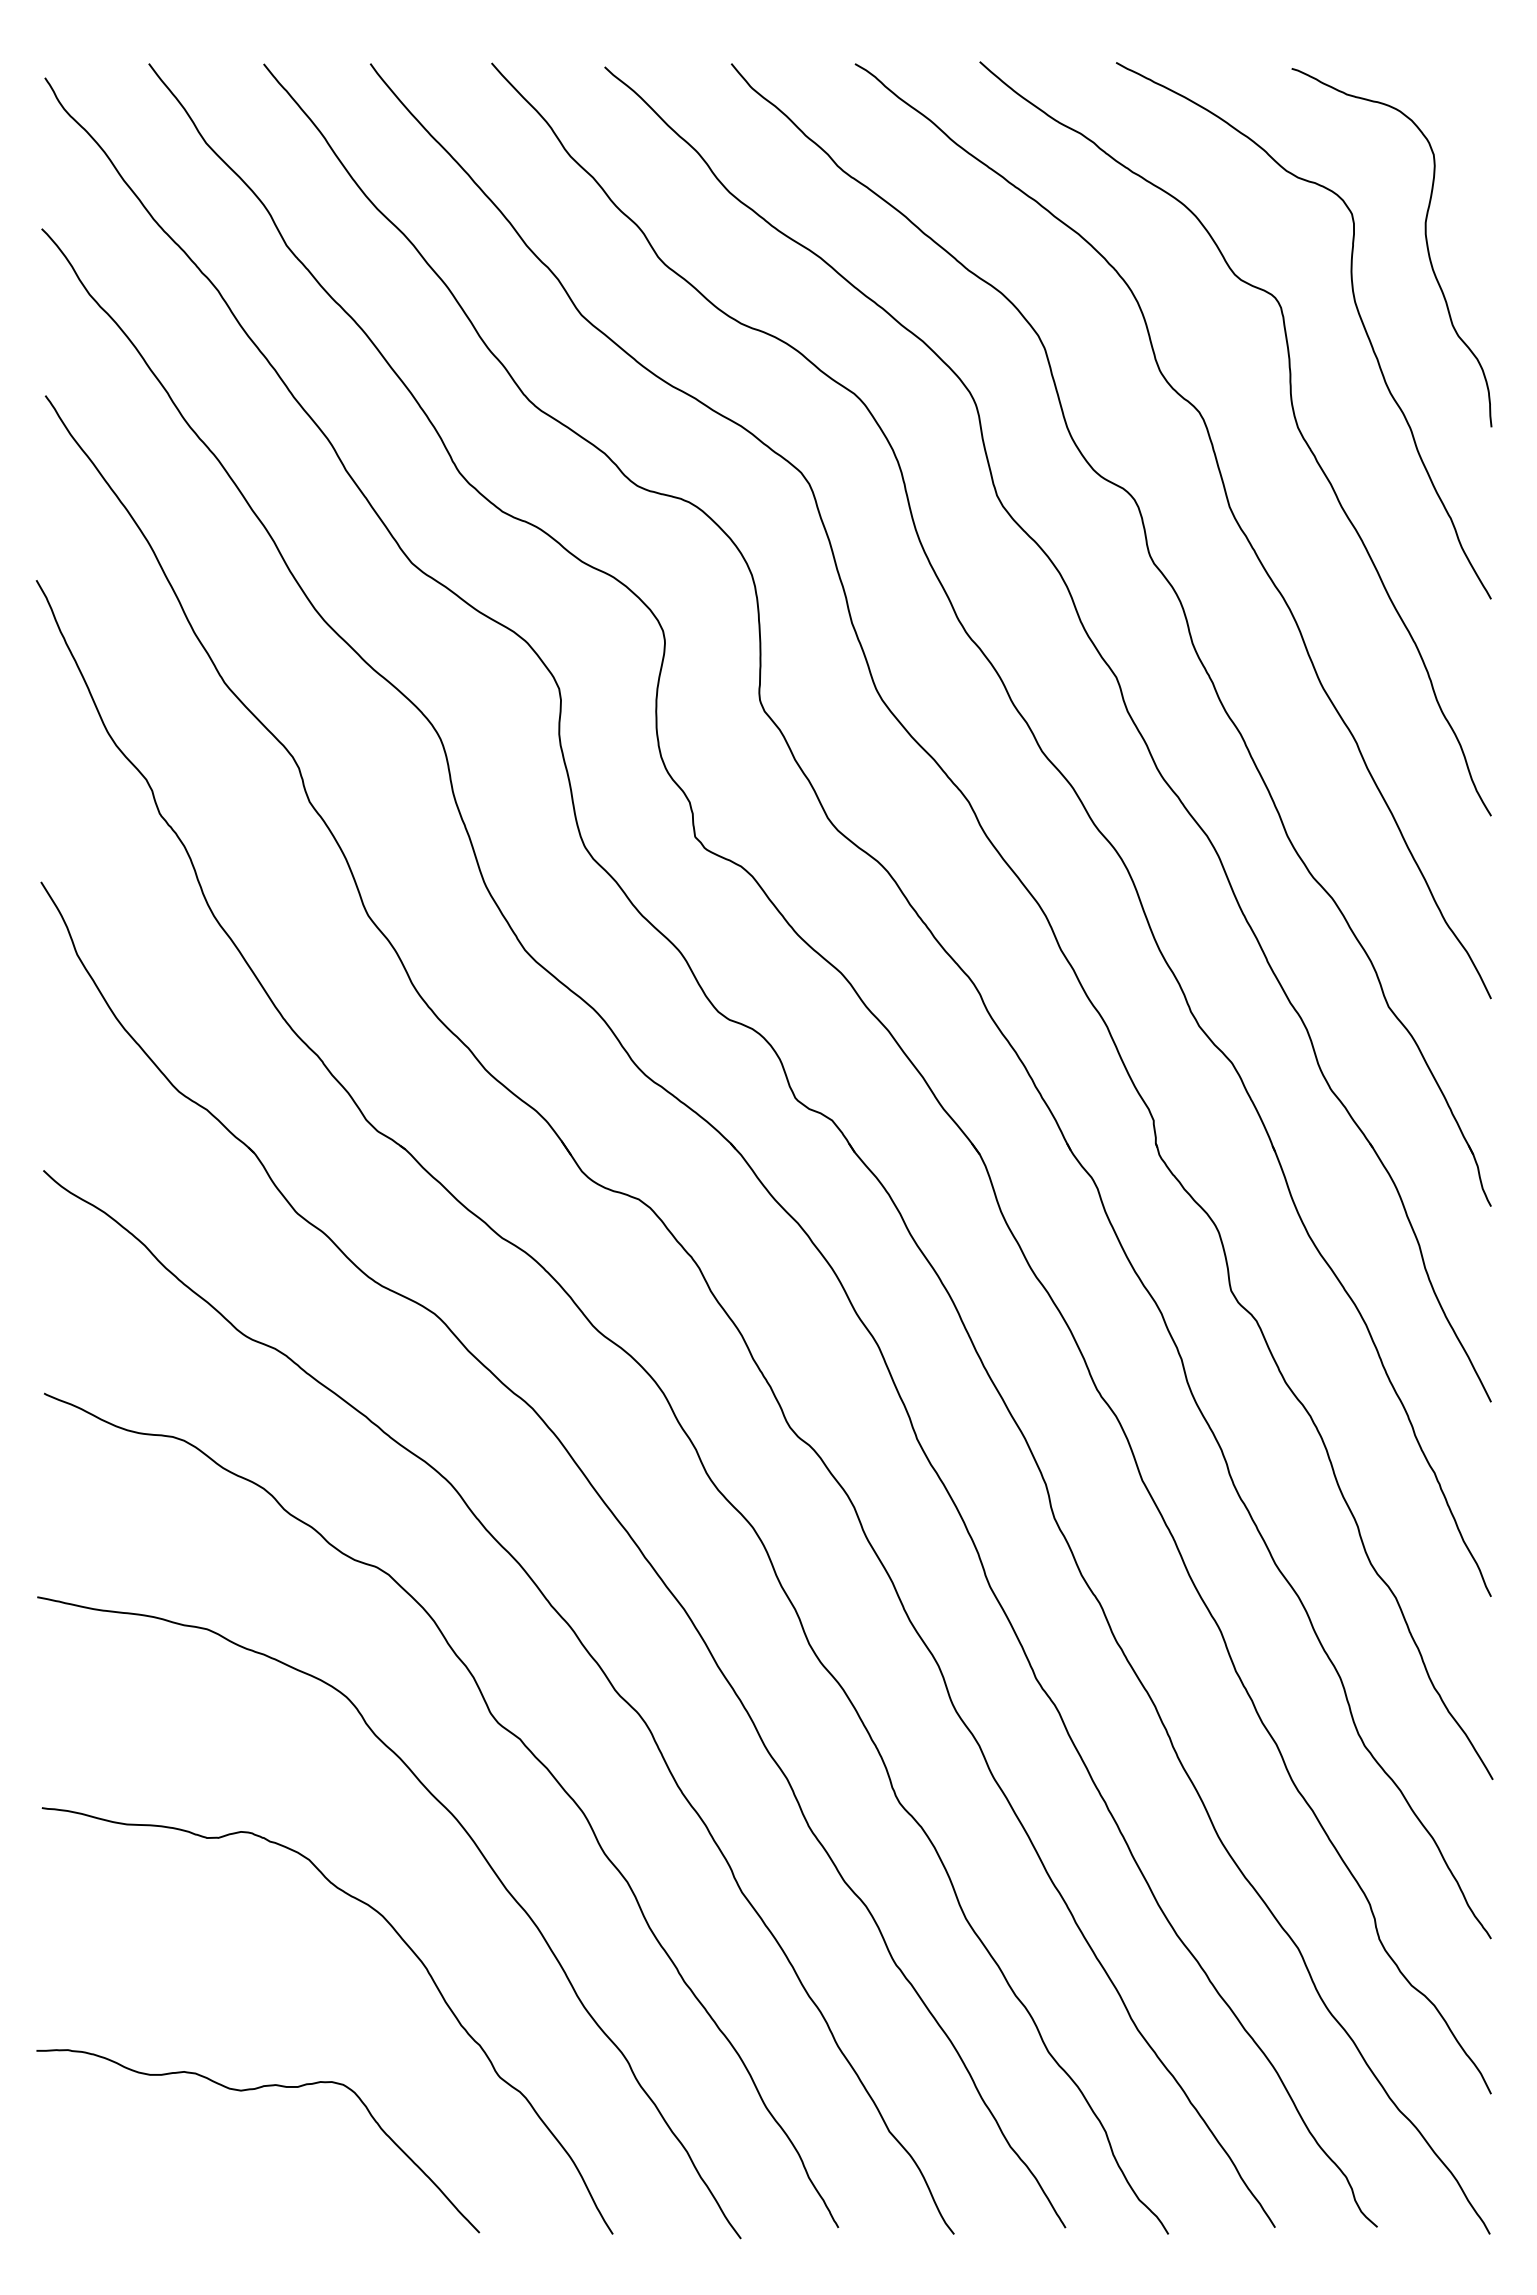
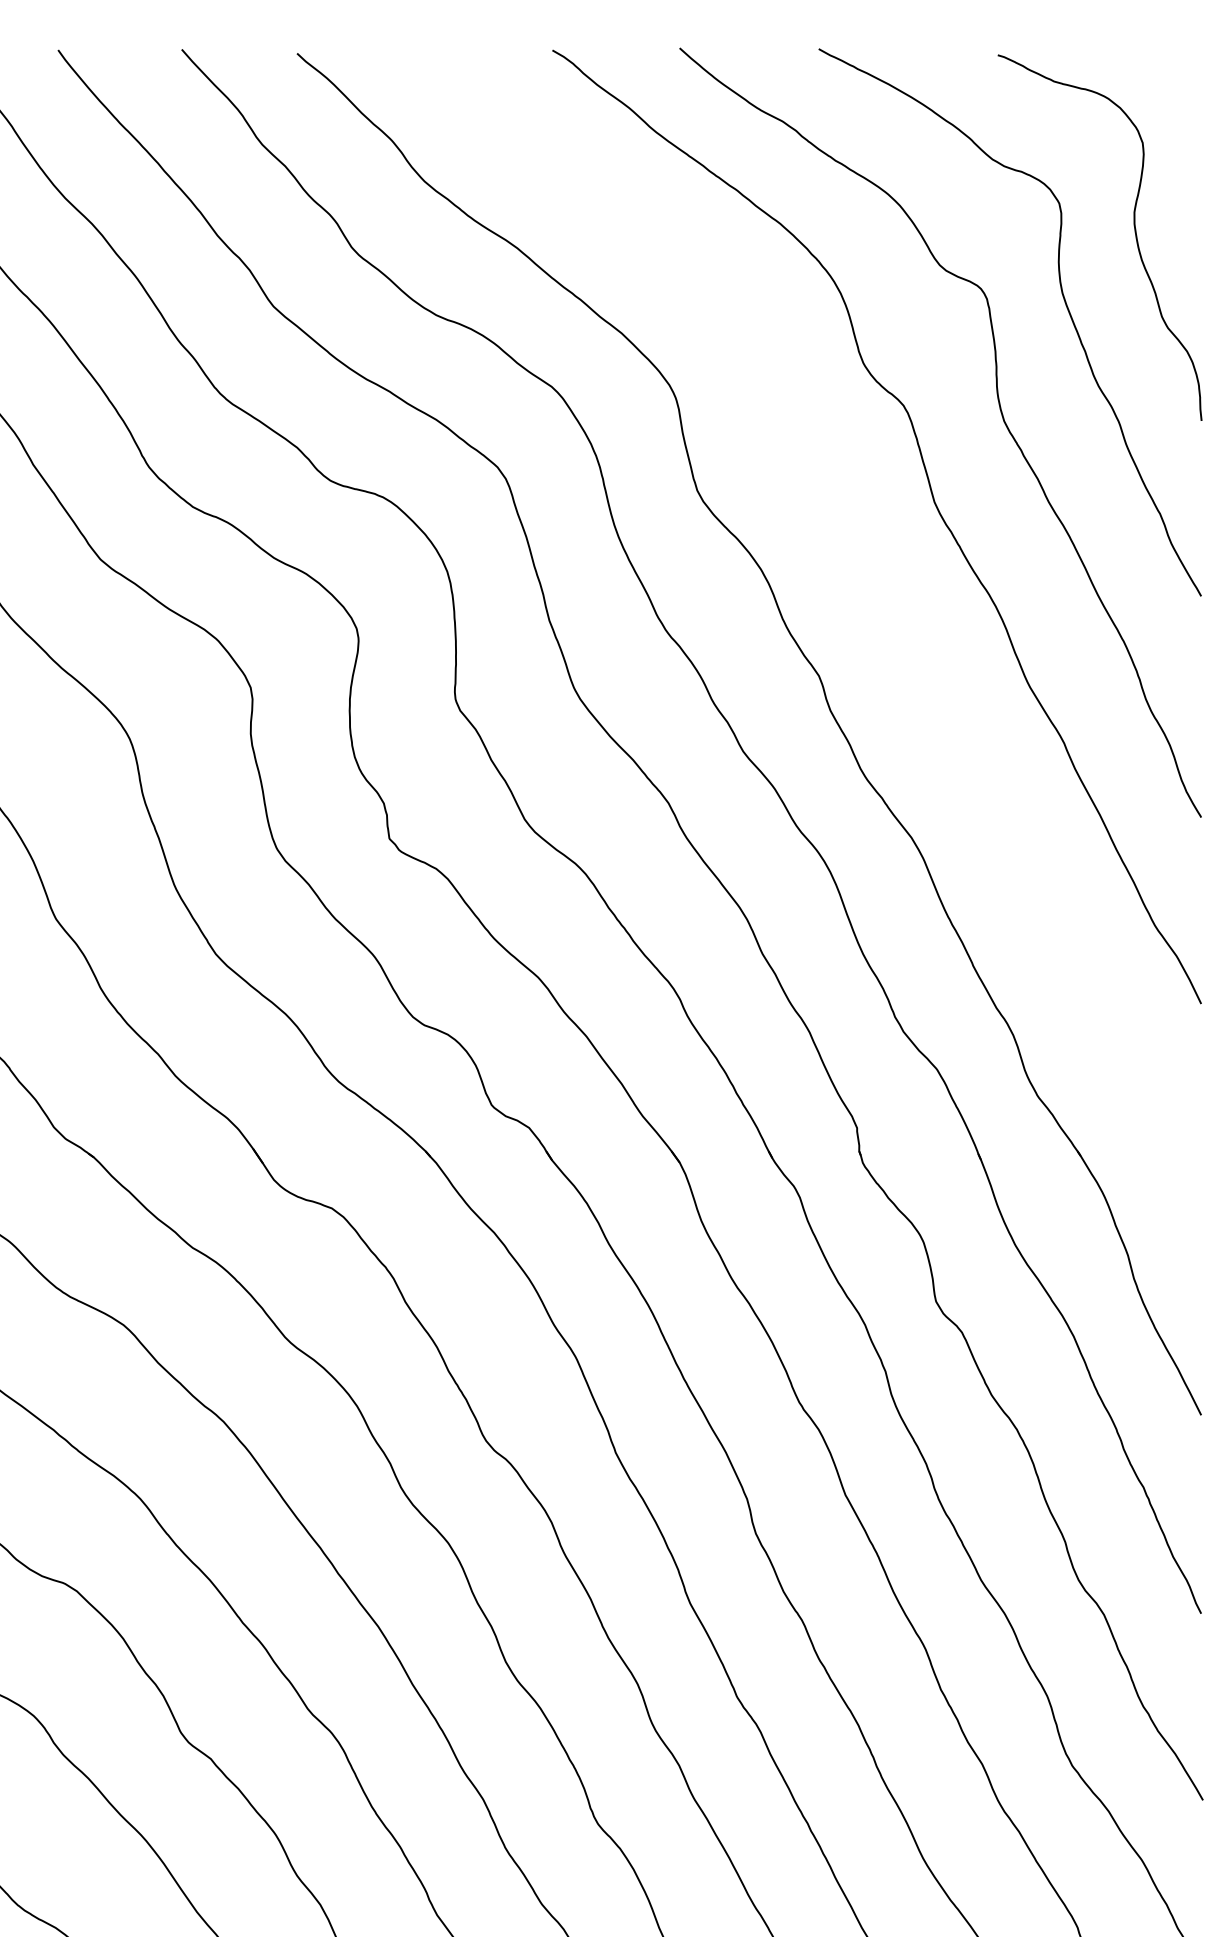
part: (1180, 605) -> (884, 602), removed

